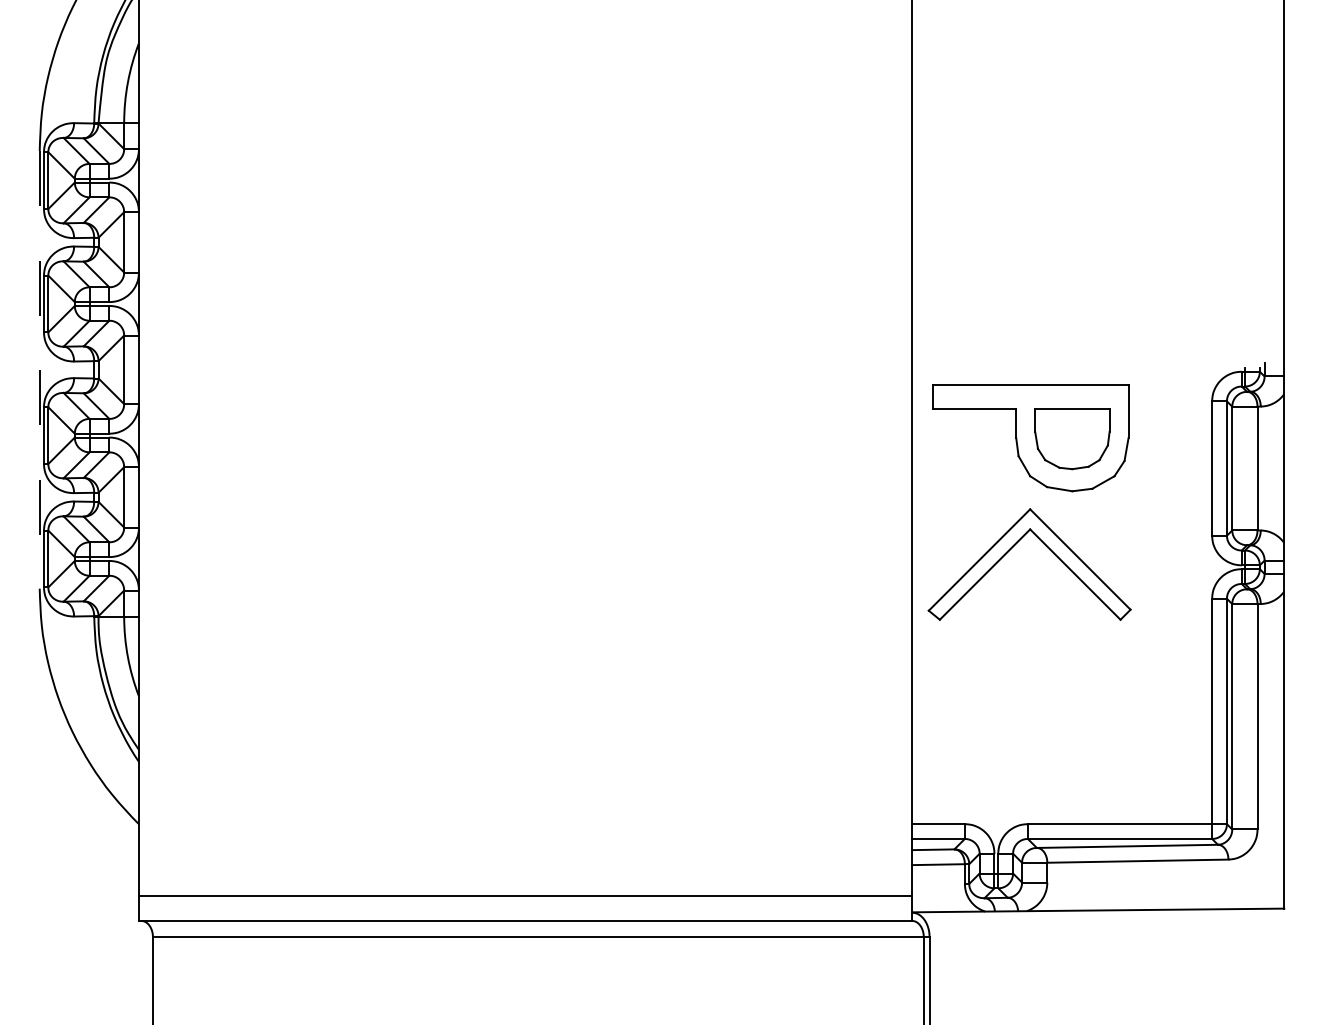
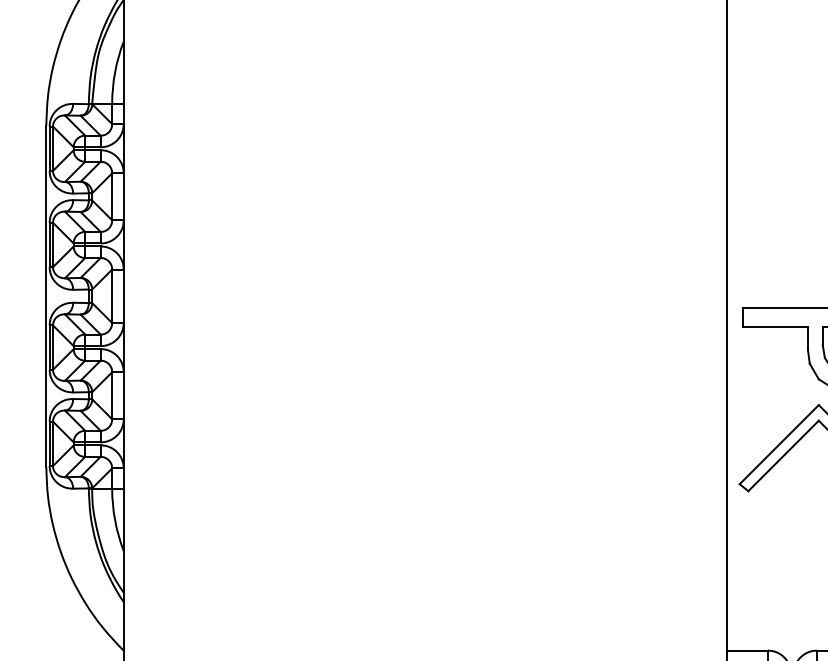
line: (39, 369) -> (46, 296), dashed -> solid

